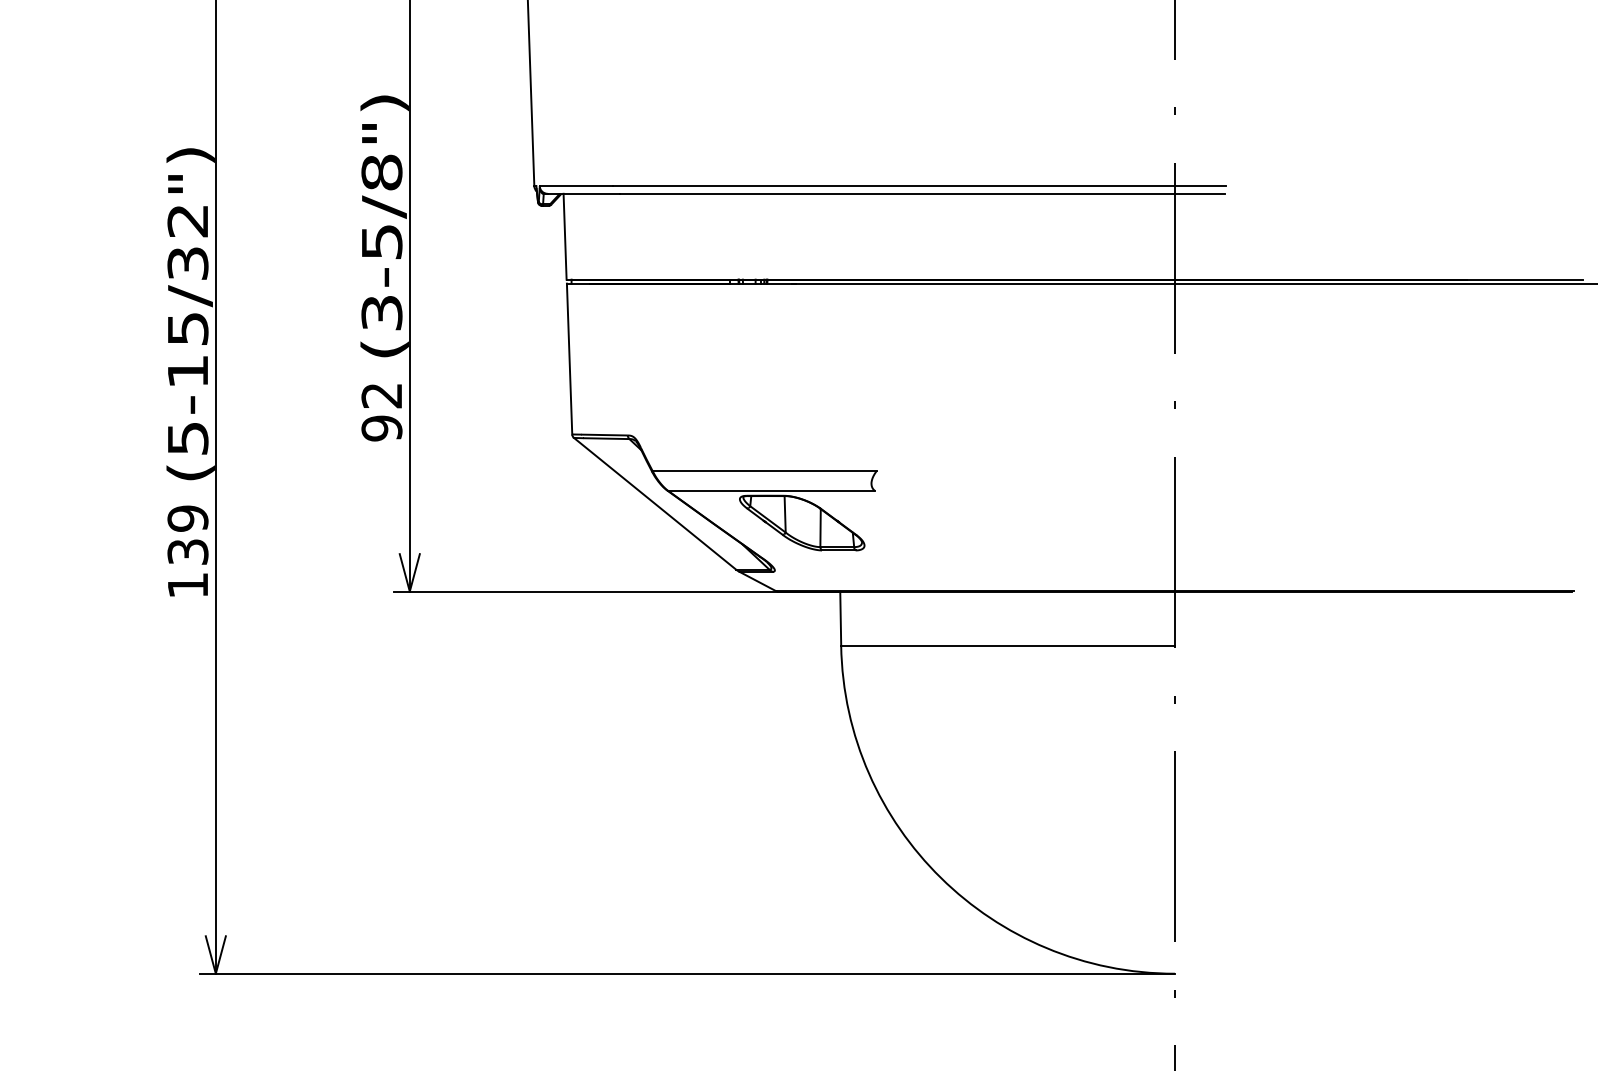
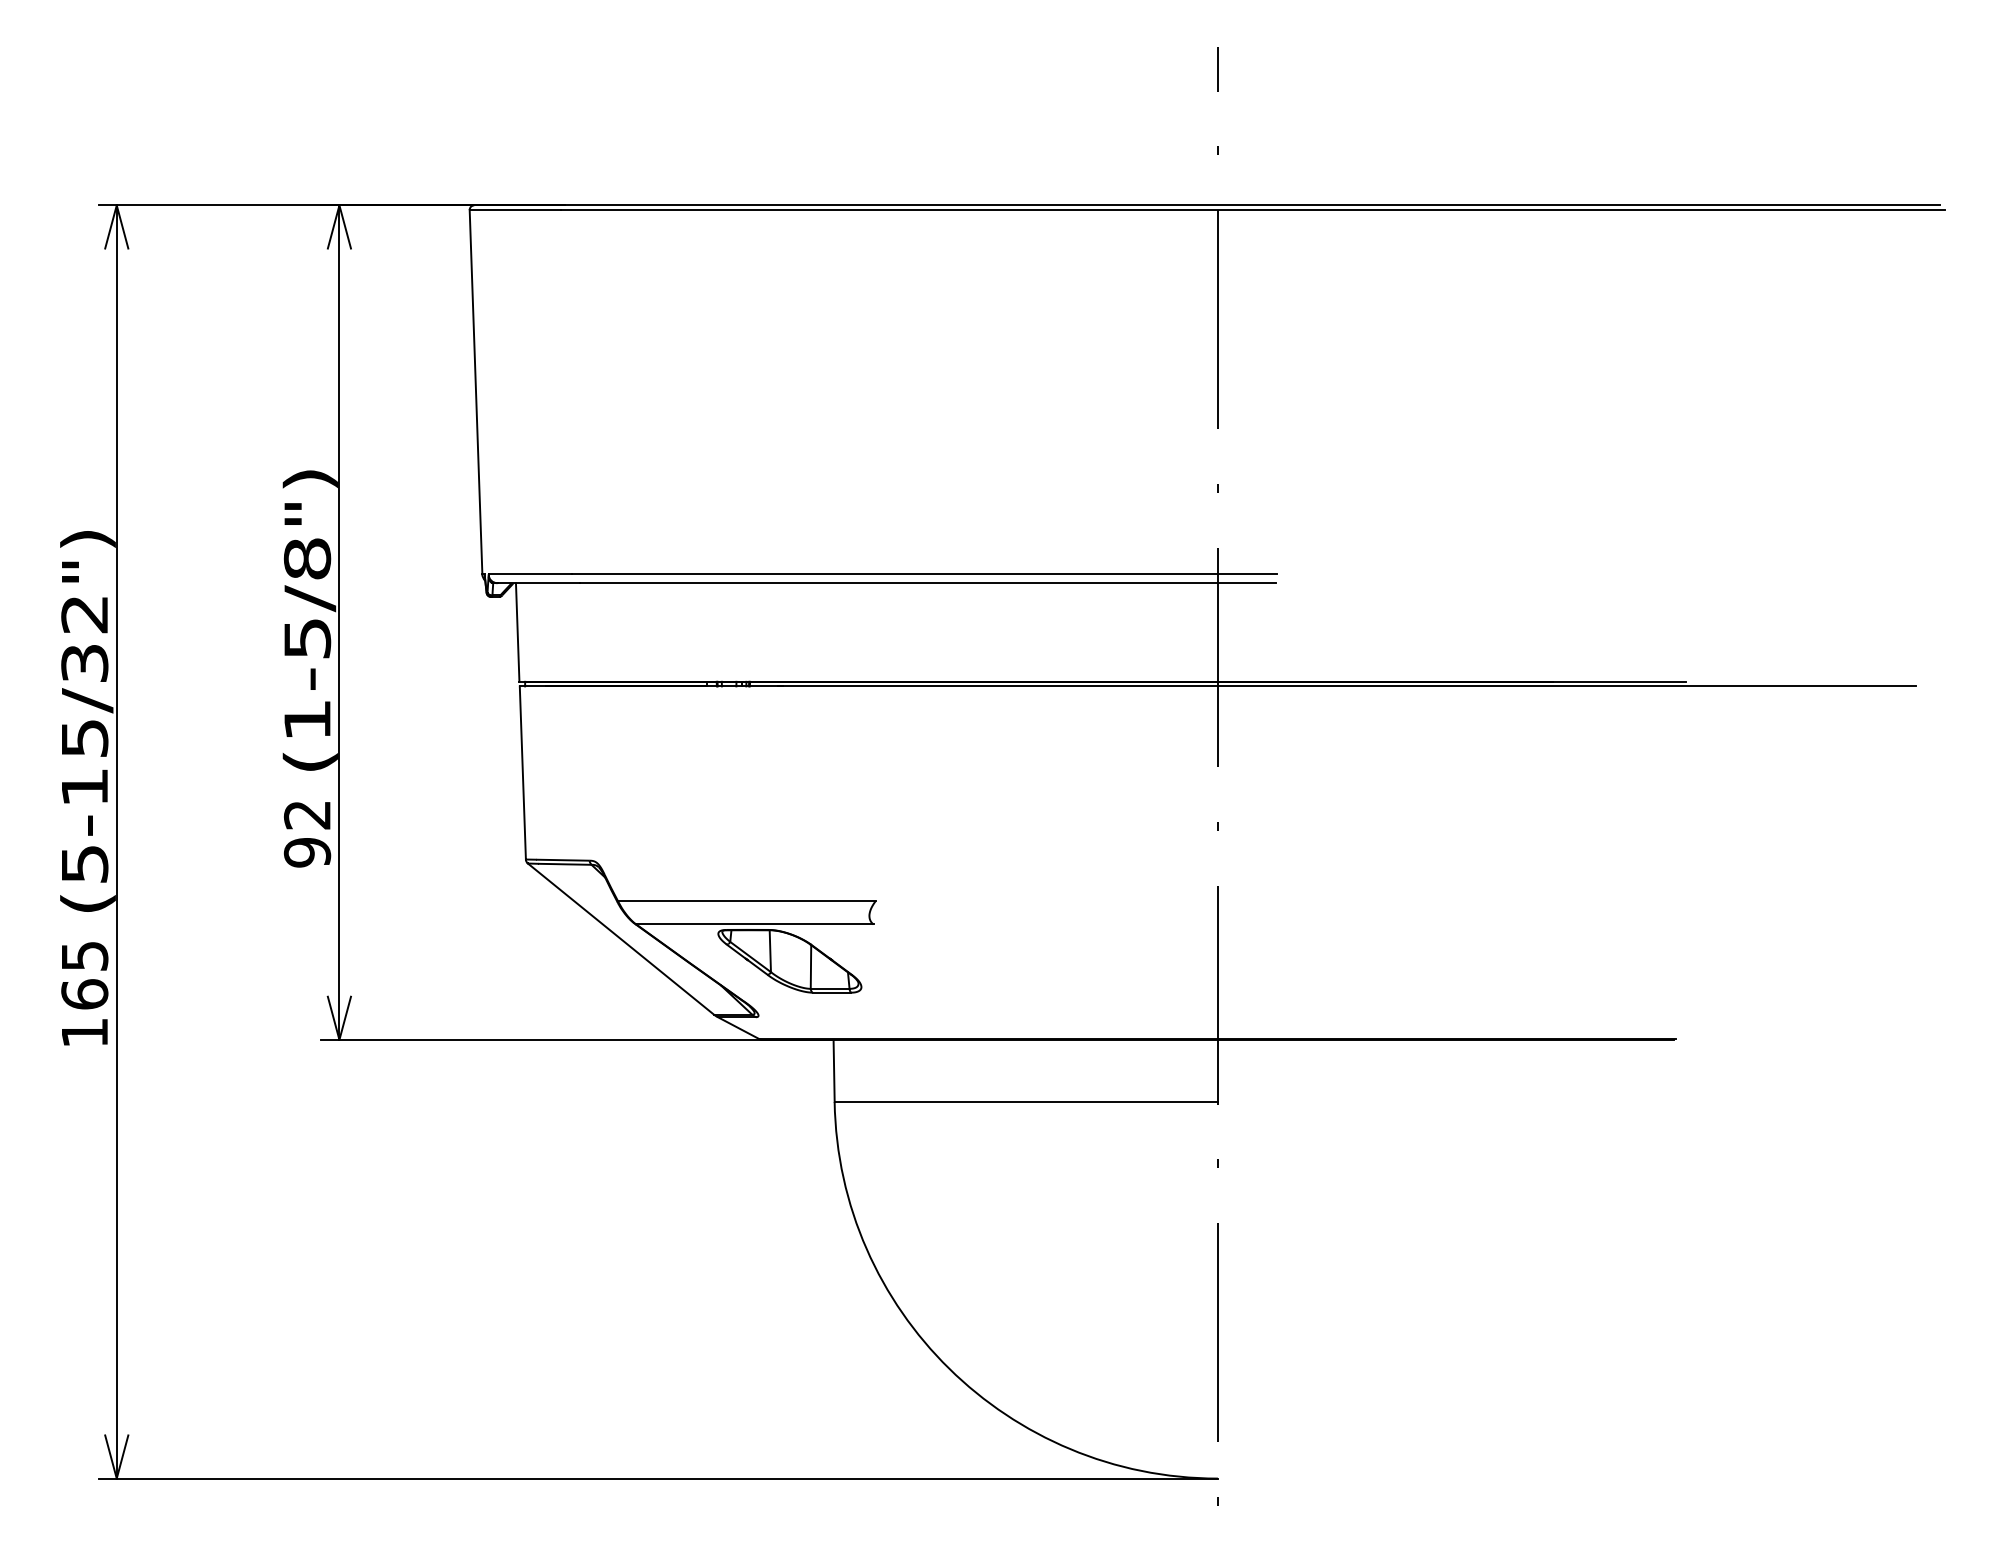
text: (381, 312) -> (307, 719), (3-5/8") -> (1-5/8")
text: (187, 535) -> (84, 975), 139 -> 165

